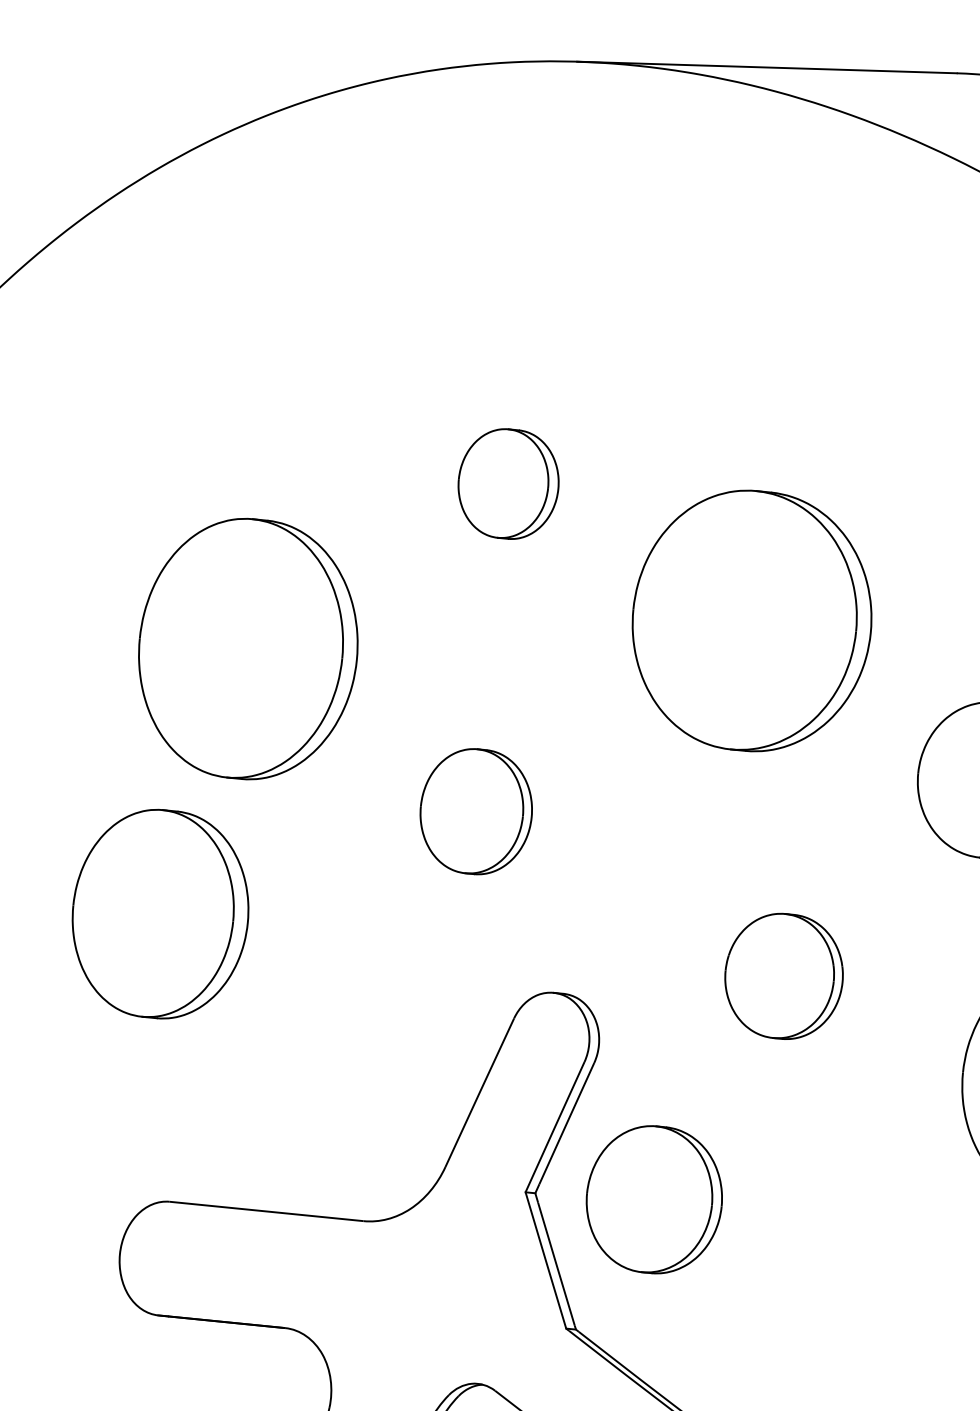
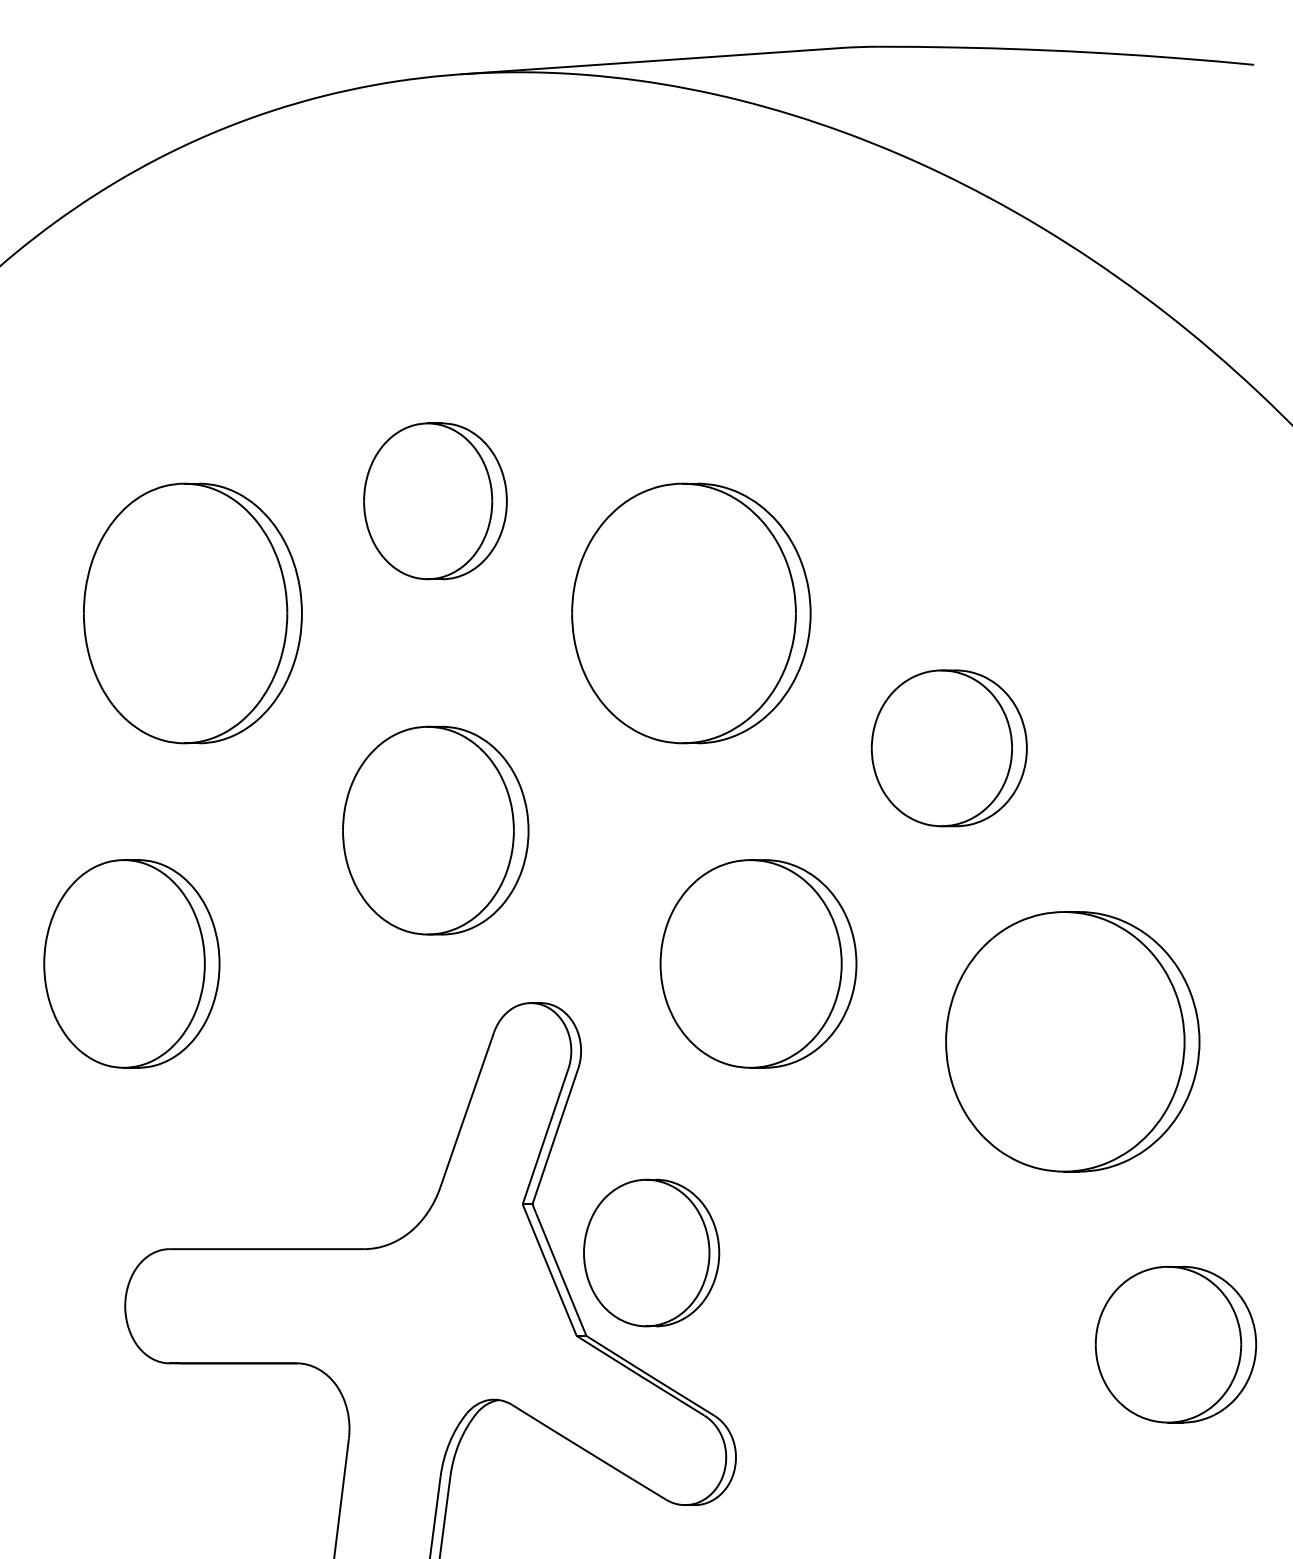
part: (508, 484) -> (435, 501), size x1.43
part: (247, 649) -> (192, 613), moved
part: (475, 811) -> (435, 830), size x1.67
part: (784, 976) -> (758, 963), size x1.67
part: (654, 1199) -> (651, 1252), moved

